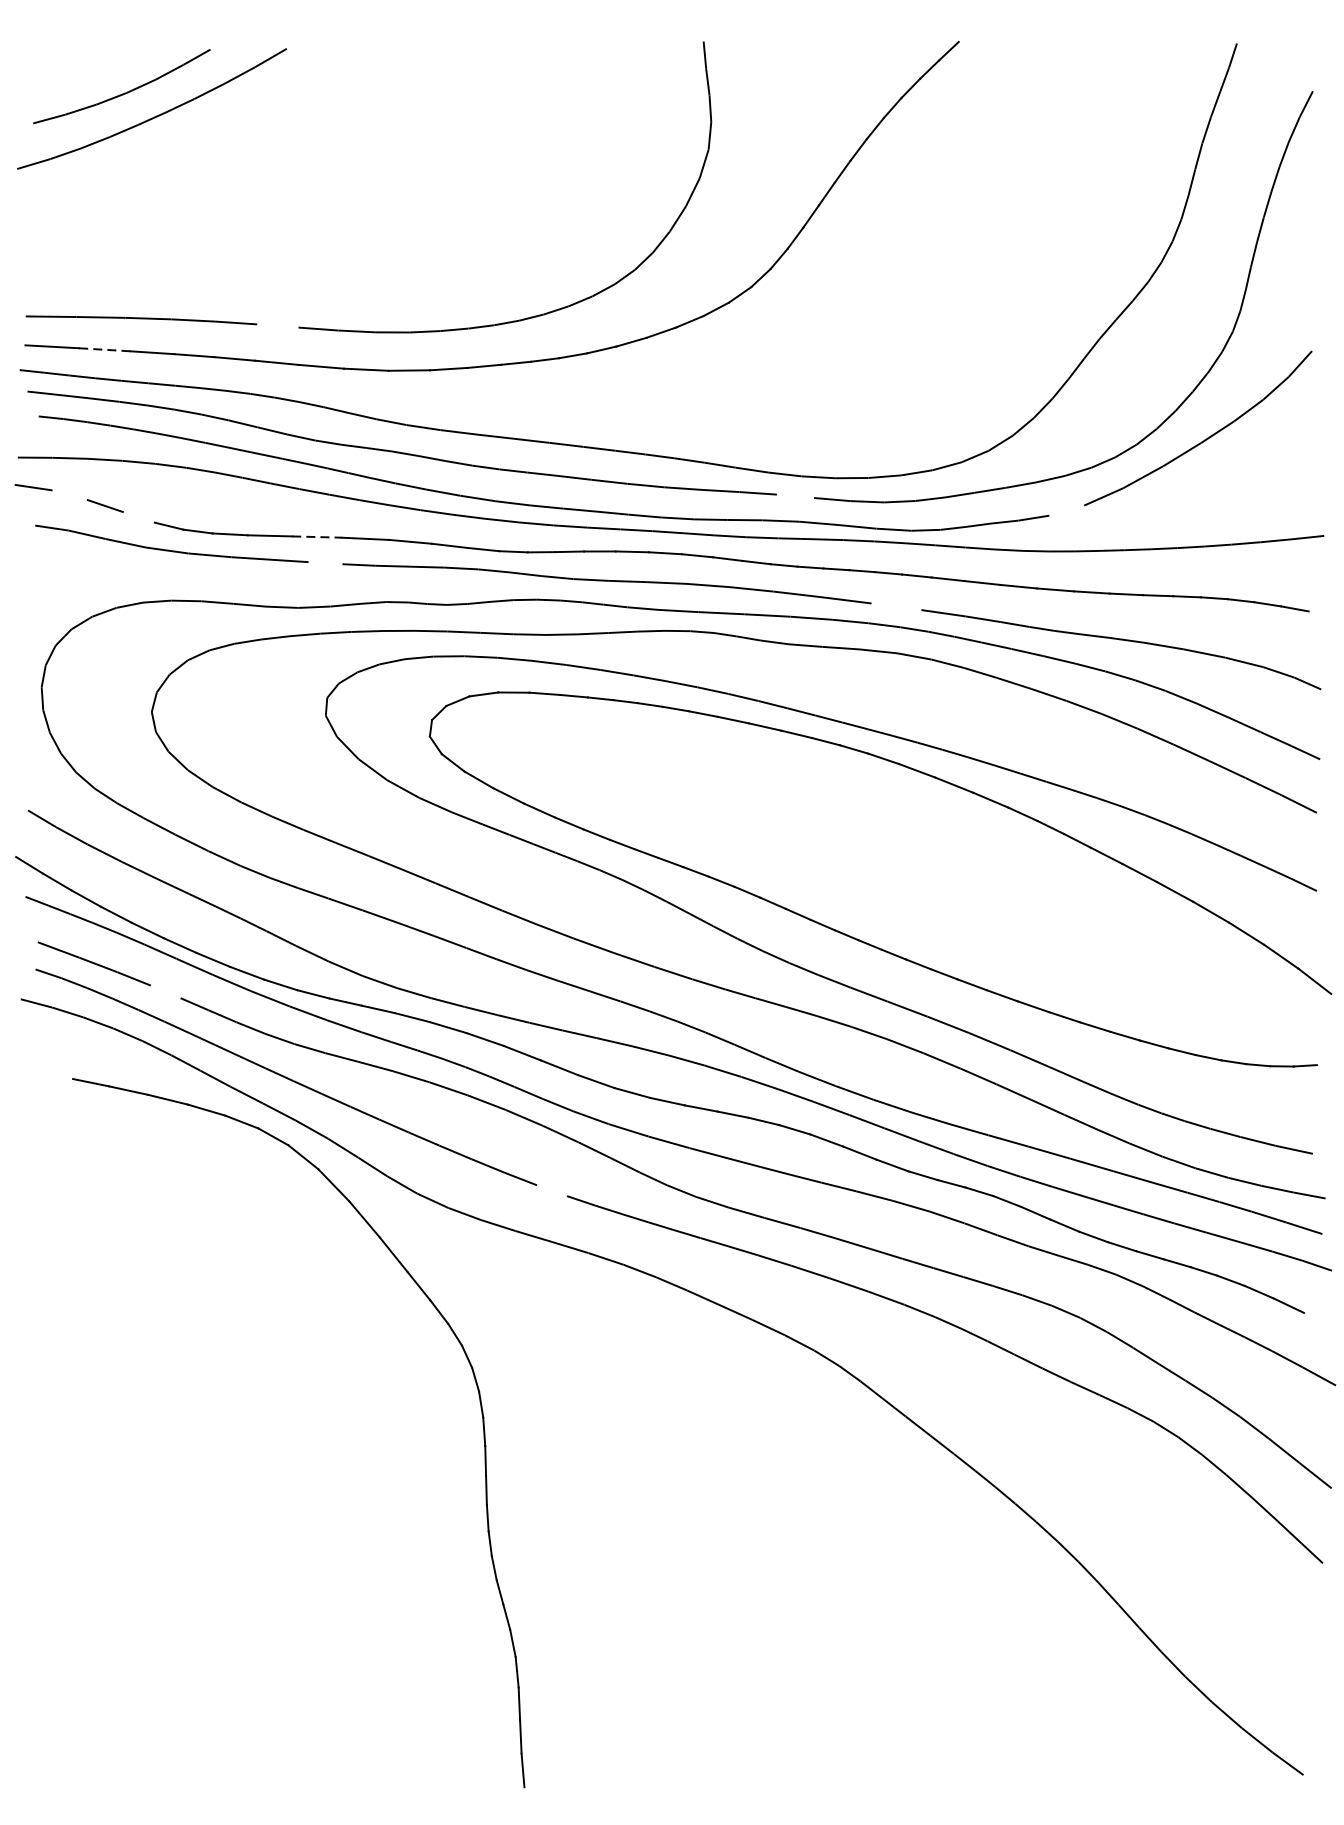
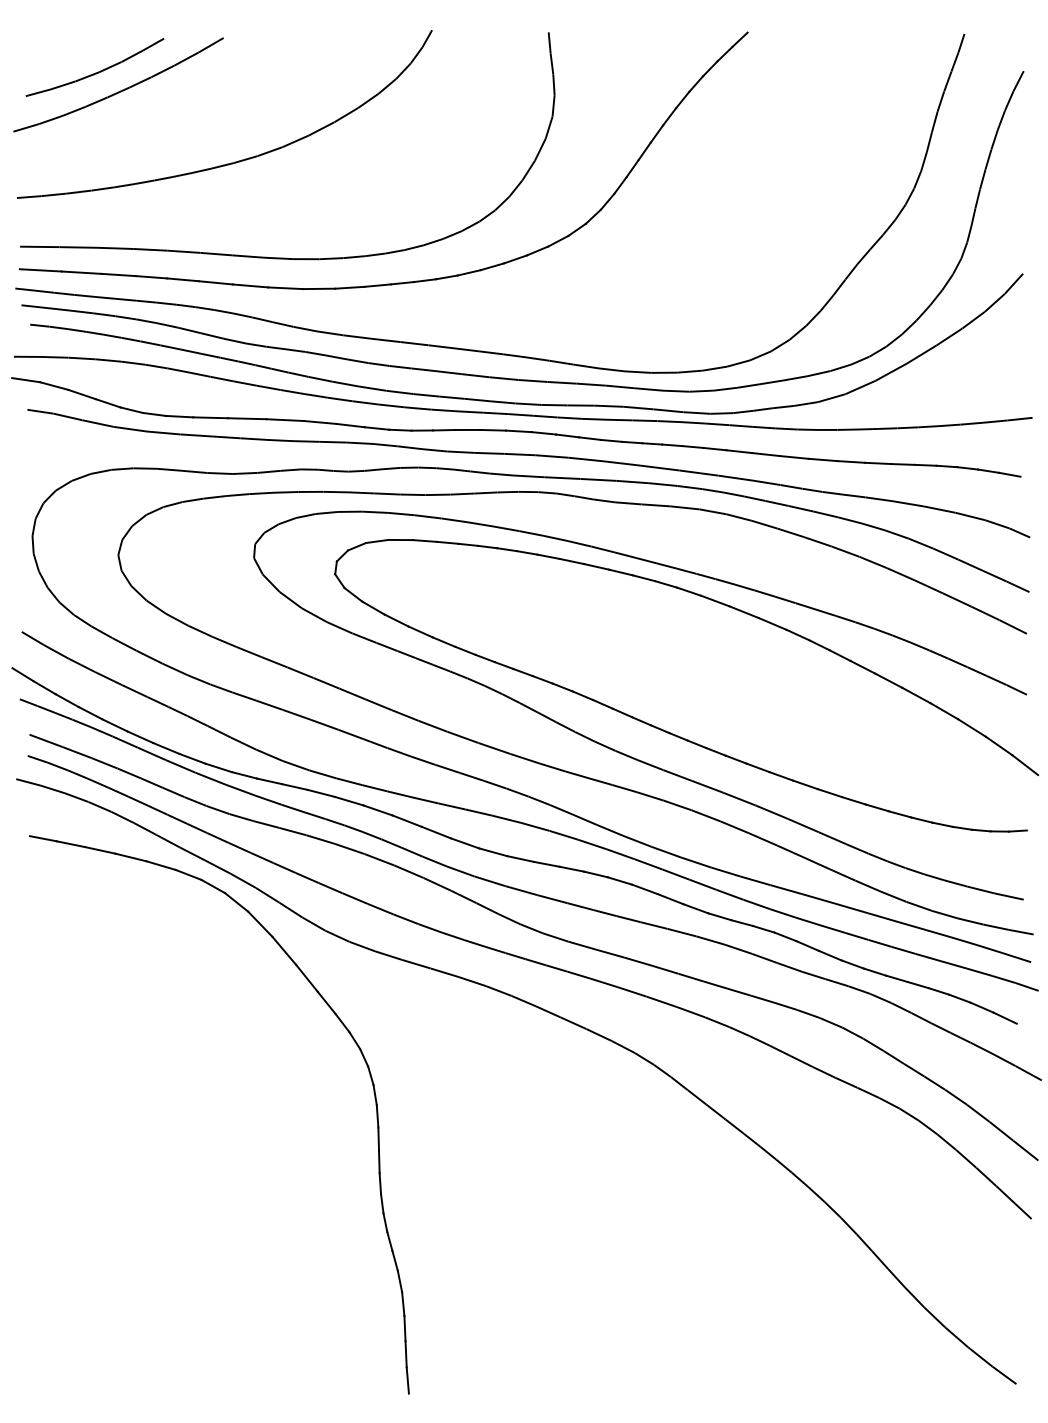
part: (300, 207) -> (234, 161), added
line: (277, 325) -> (216, 253), added
line: (104, 349) -> (81, 272), dashed -> solid
line: (69, 494) -> (54, 385), added
line: (794, 495) -> (619, 386), added
line: (1066, 511) -> (831, 398), added
line: (137, 517) -> (107, 403), added
line: (317, 536) -> (247, 418), dashed -> solid
line: (325, 562) -> (253, 438), added
line: (895, 606) -> (698, 472), added
line: (164, 992) -> (128, 773), added
line: (54, 1075) -> (42, 838), added
line: (552, 1190) -> (430, 928), added

